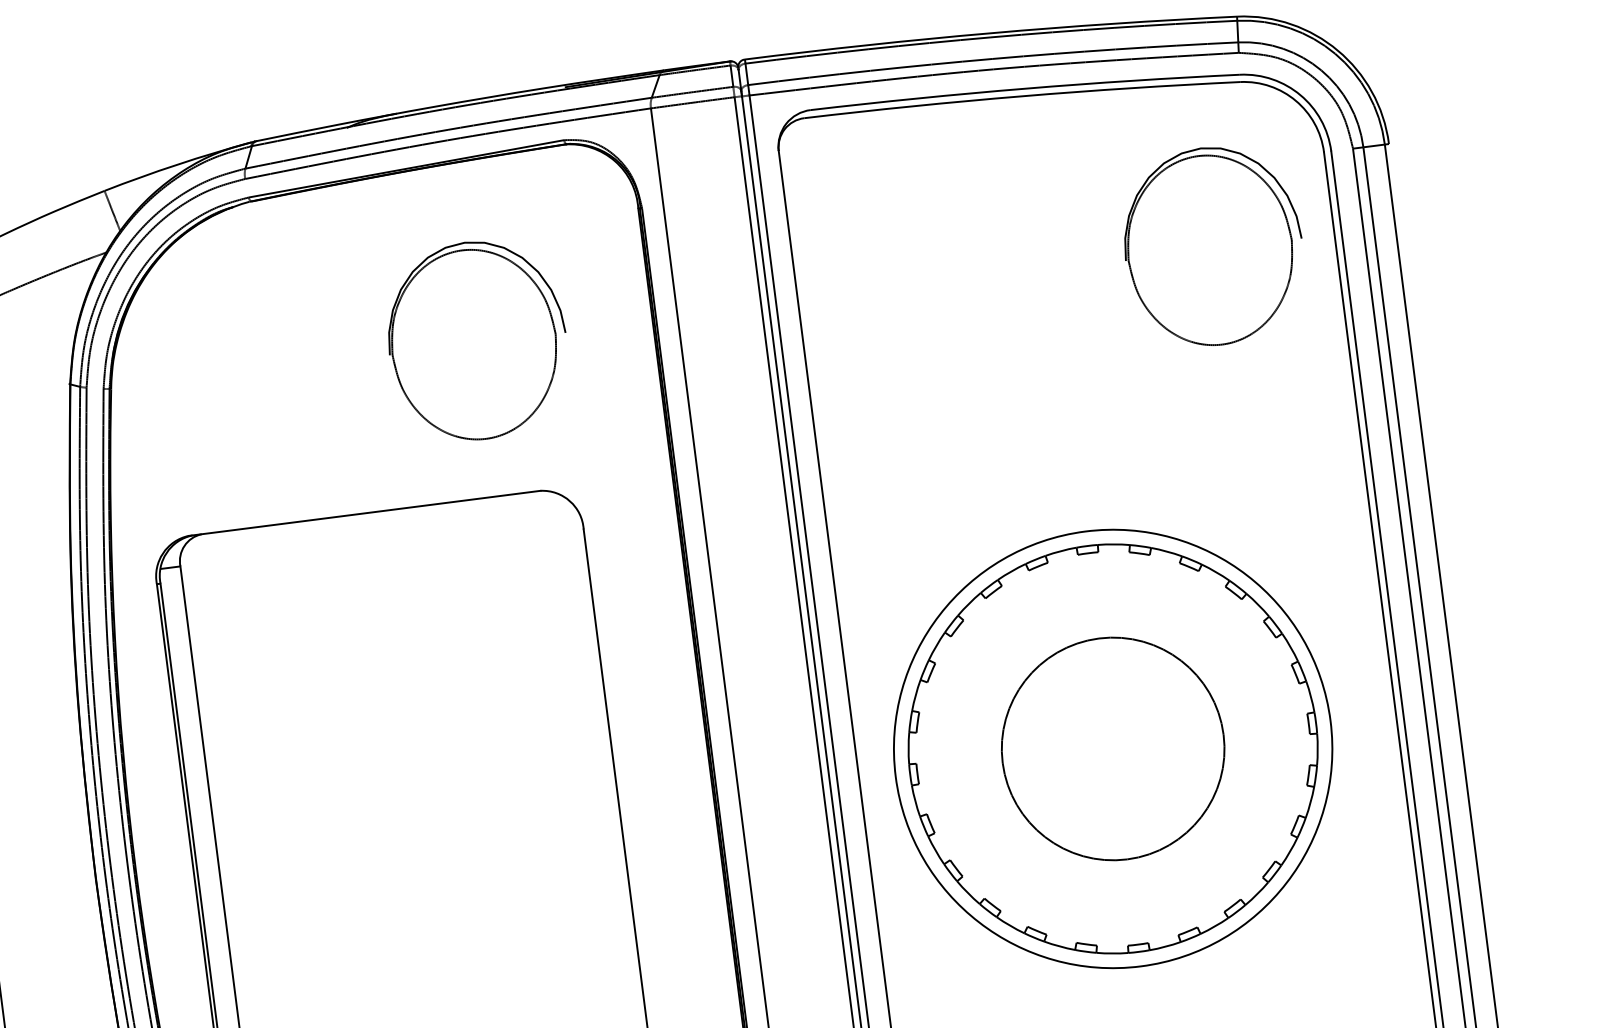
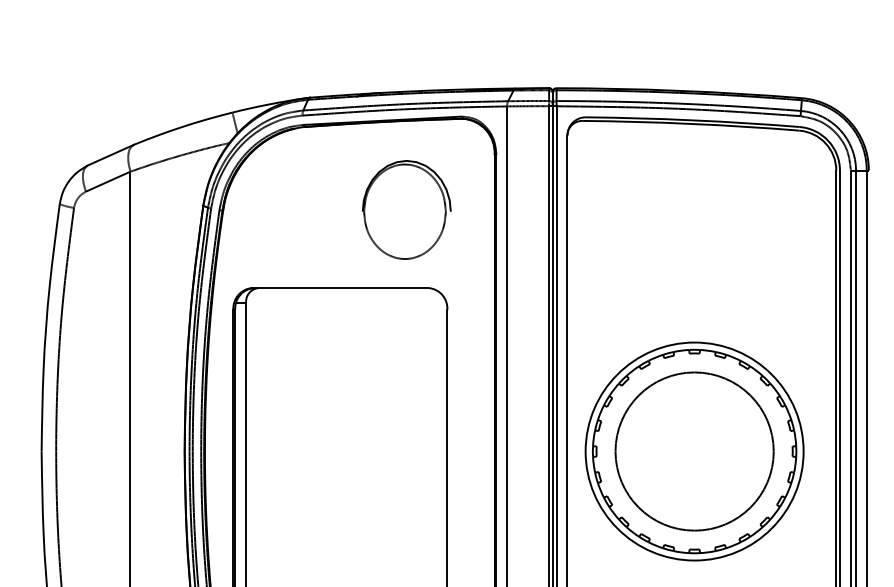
part: (1212, 245) -> (775, 209), removed
circle: (1112, 748) -> (694, 451), size x1.43

